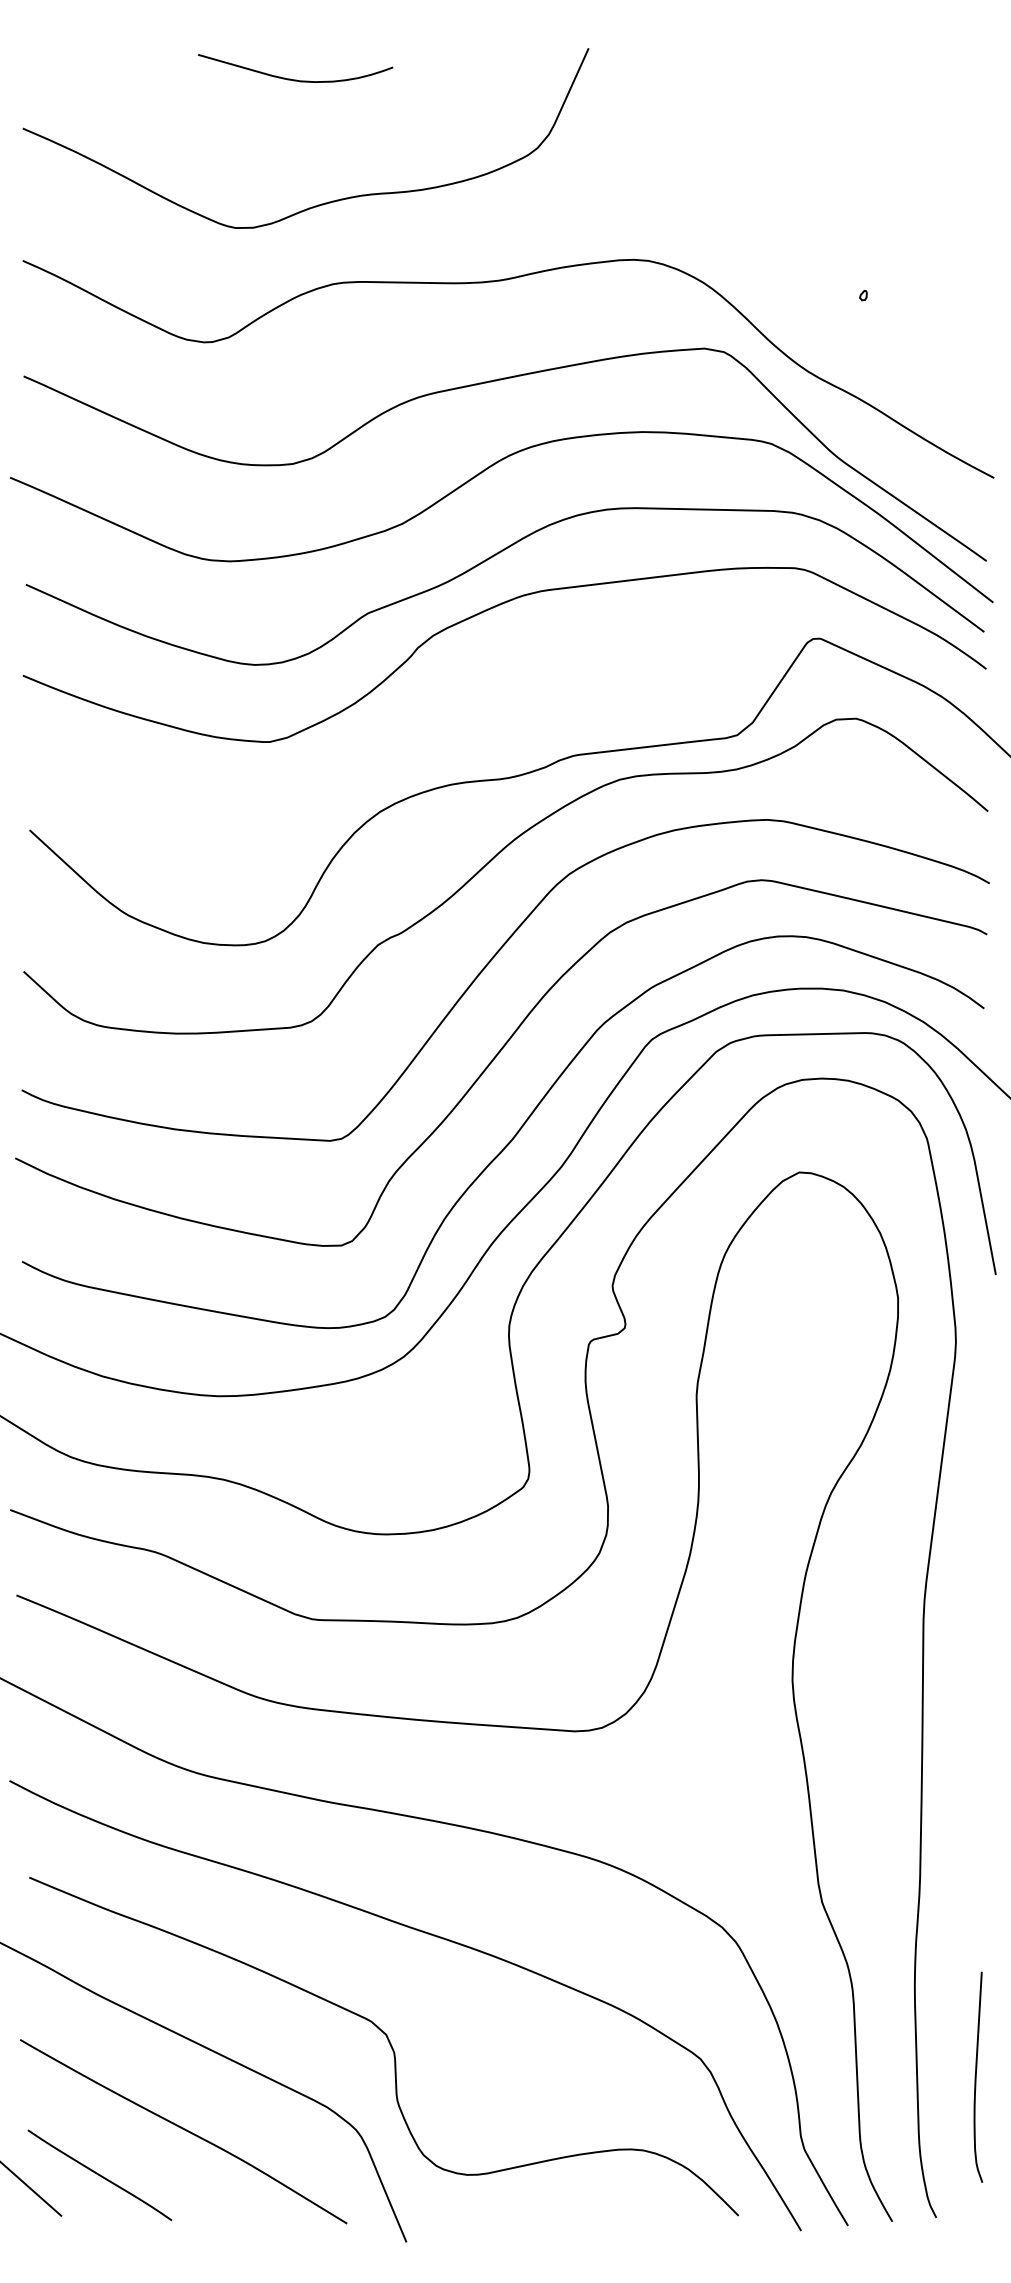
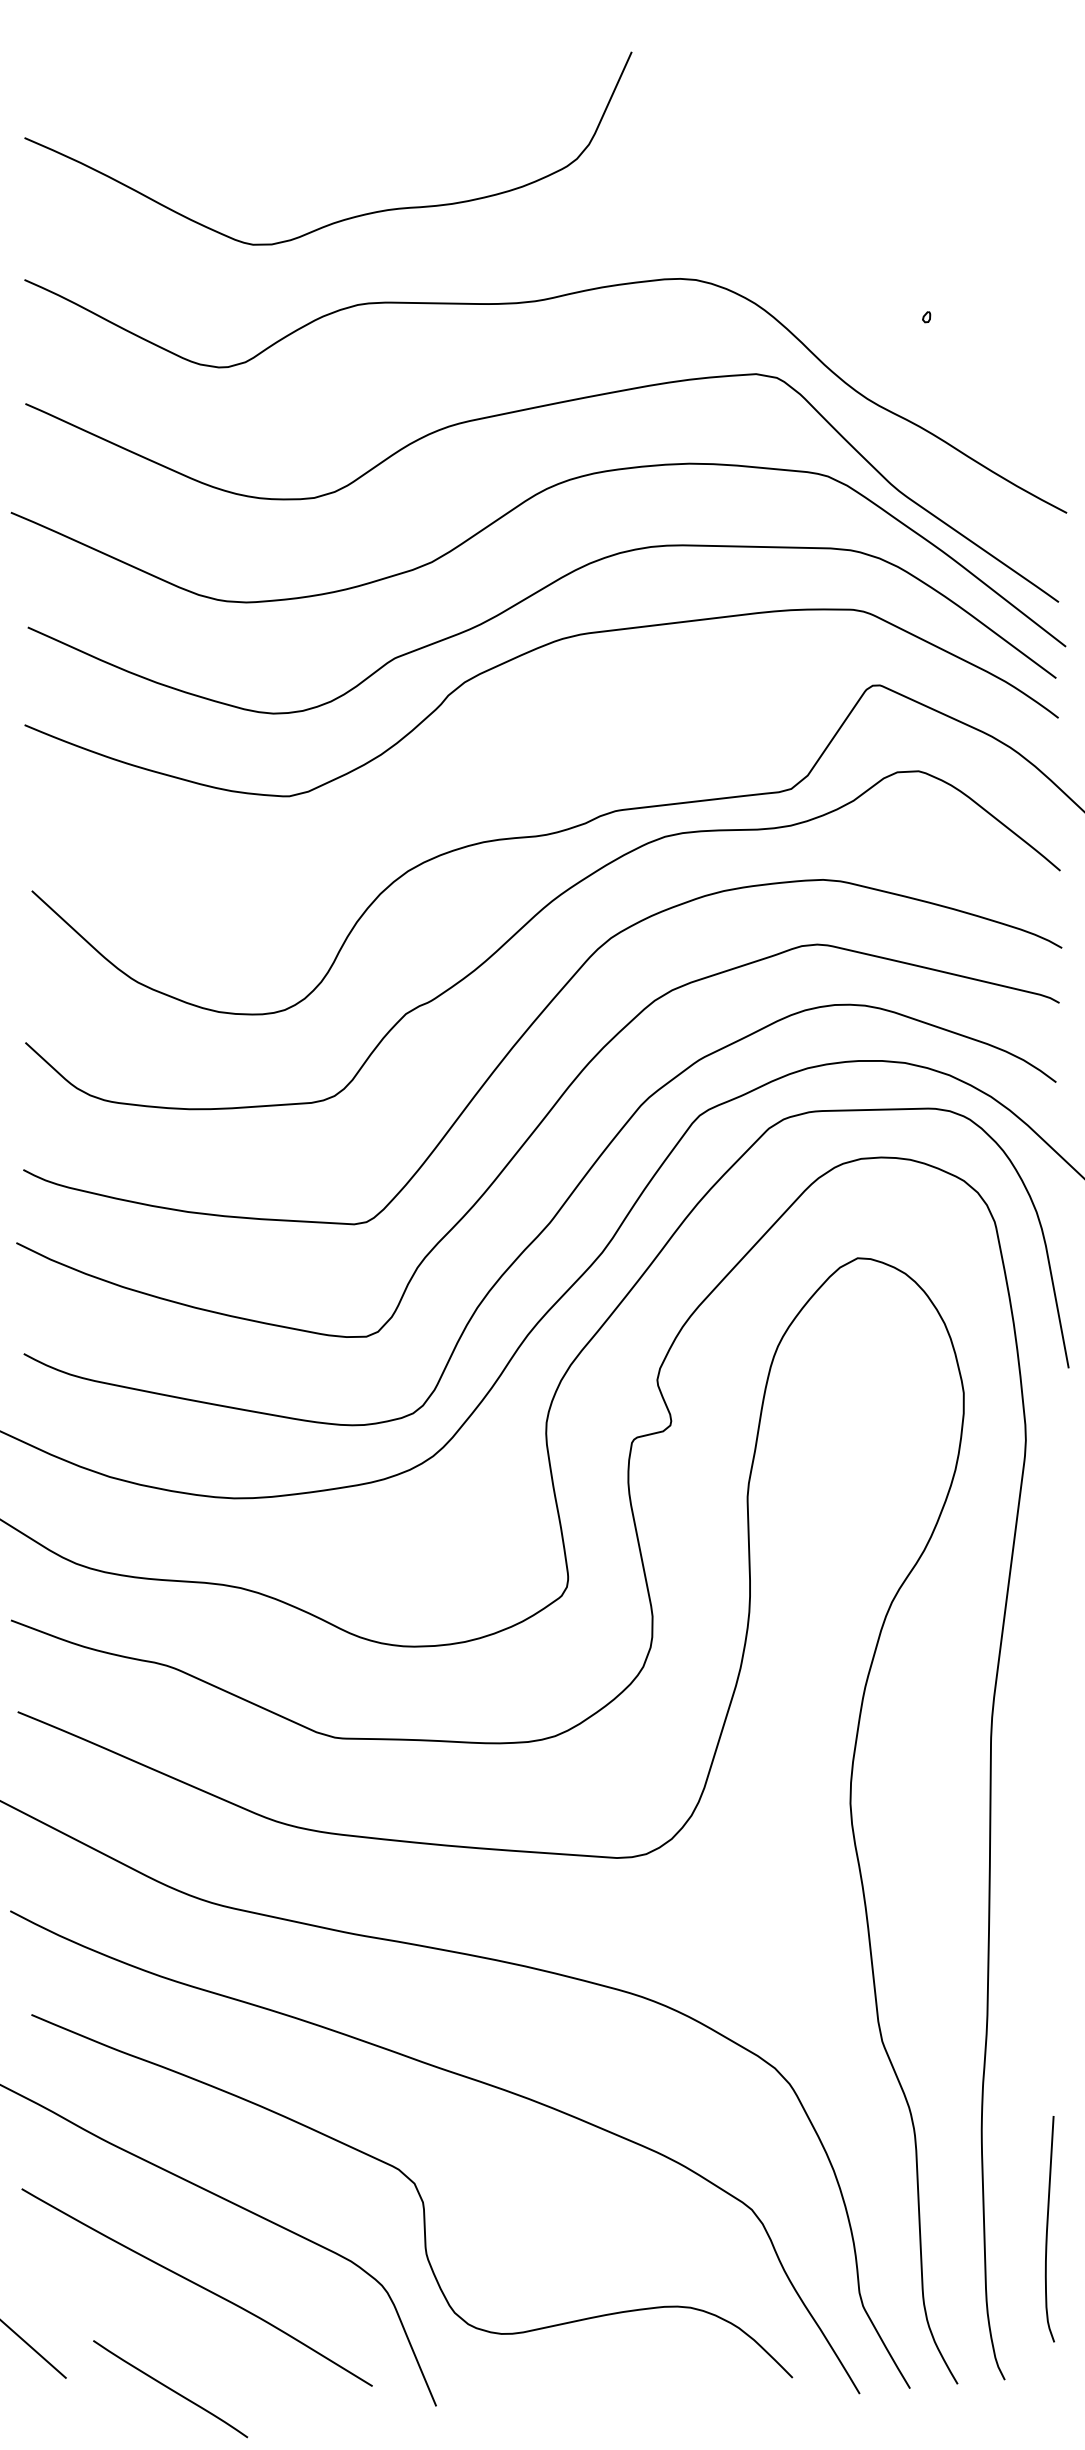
curve: (295, 79) -> (317, 85), removed
curve: (99, 2175) -> (170, 2389), moved

